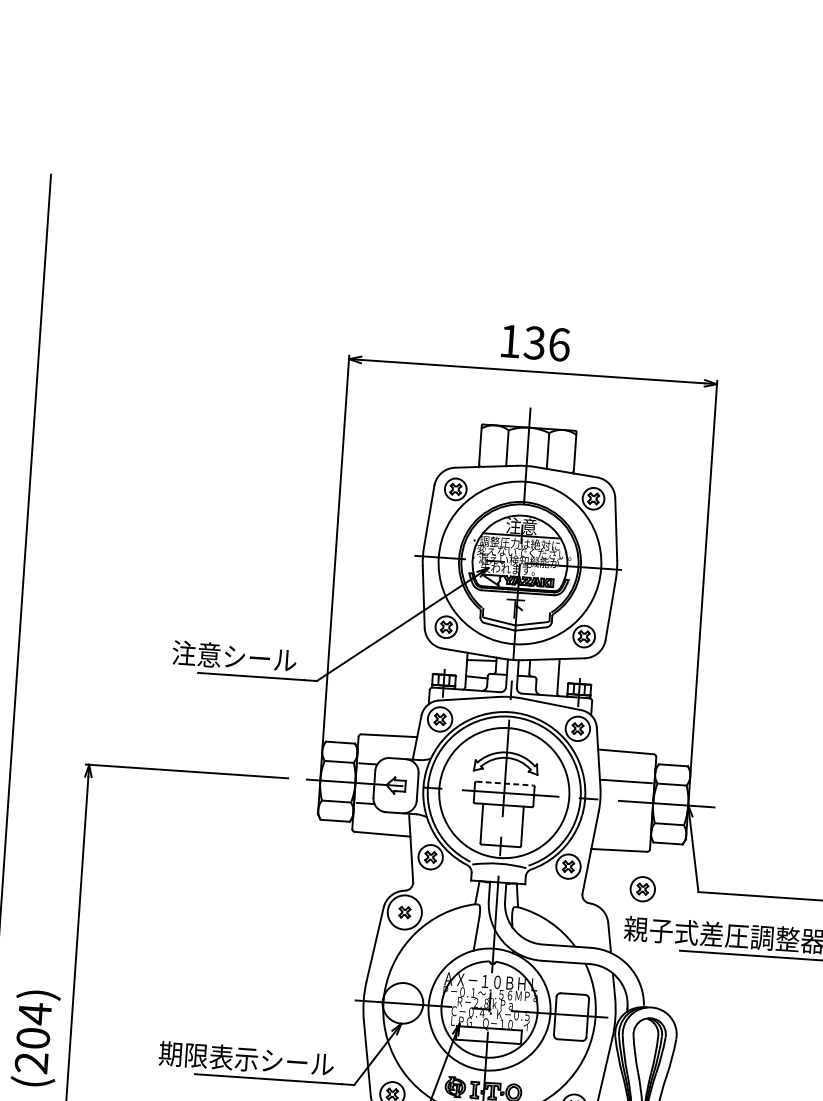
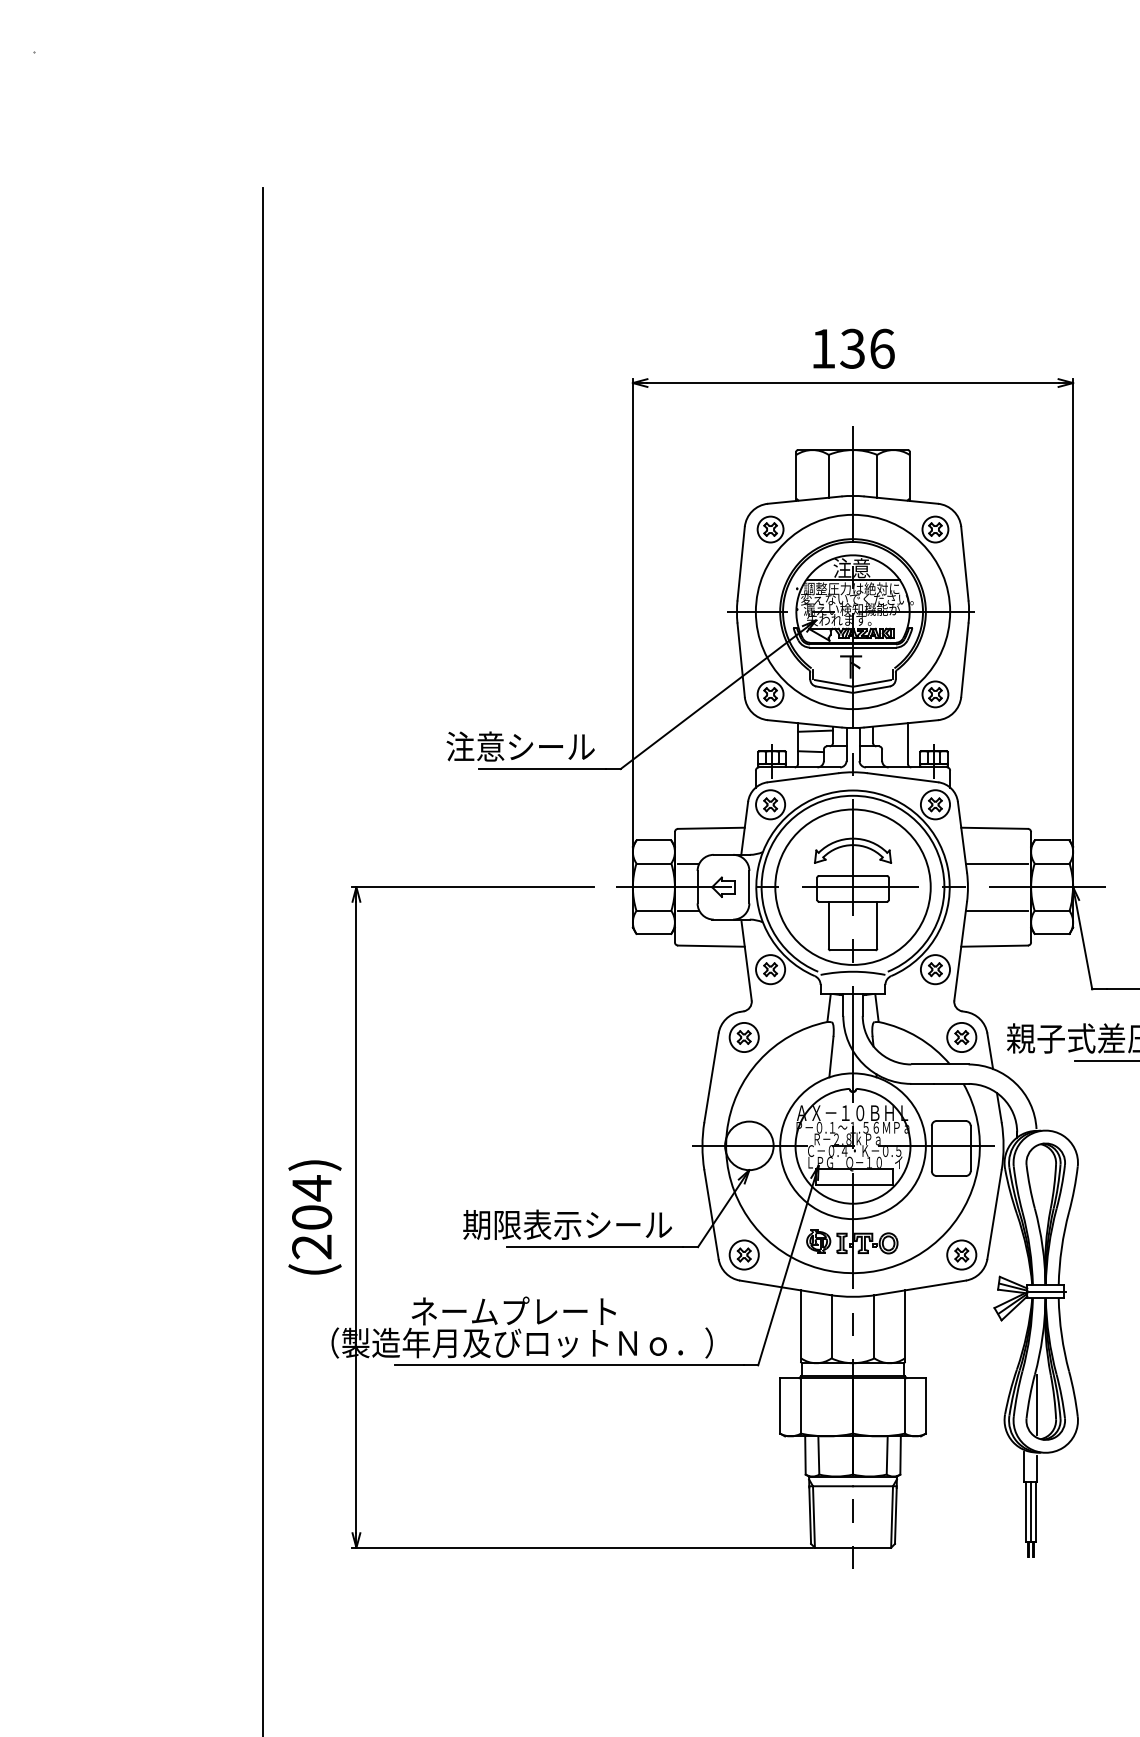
line: (505, 783) -> (853, 875), dashed -> solid
line: (622, 820) -> (996, 910), added
part: (642, 889) -> (961, 1037), moved
circle: (404, 912) -> (743, 1037), size x0.71

